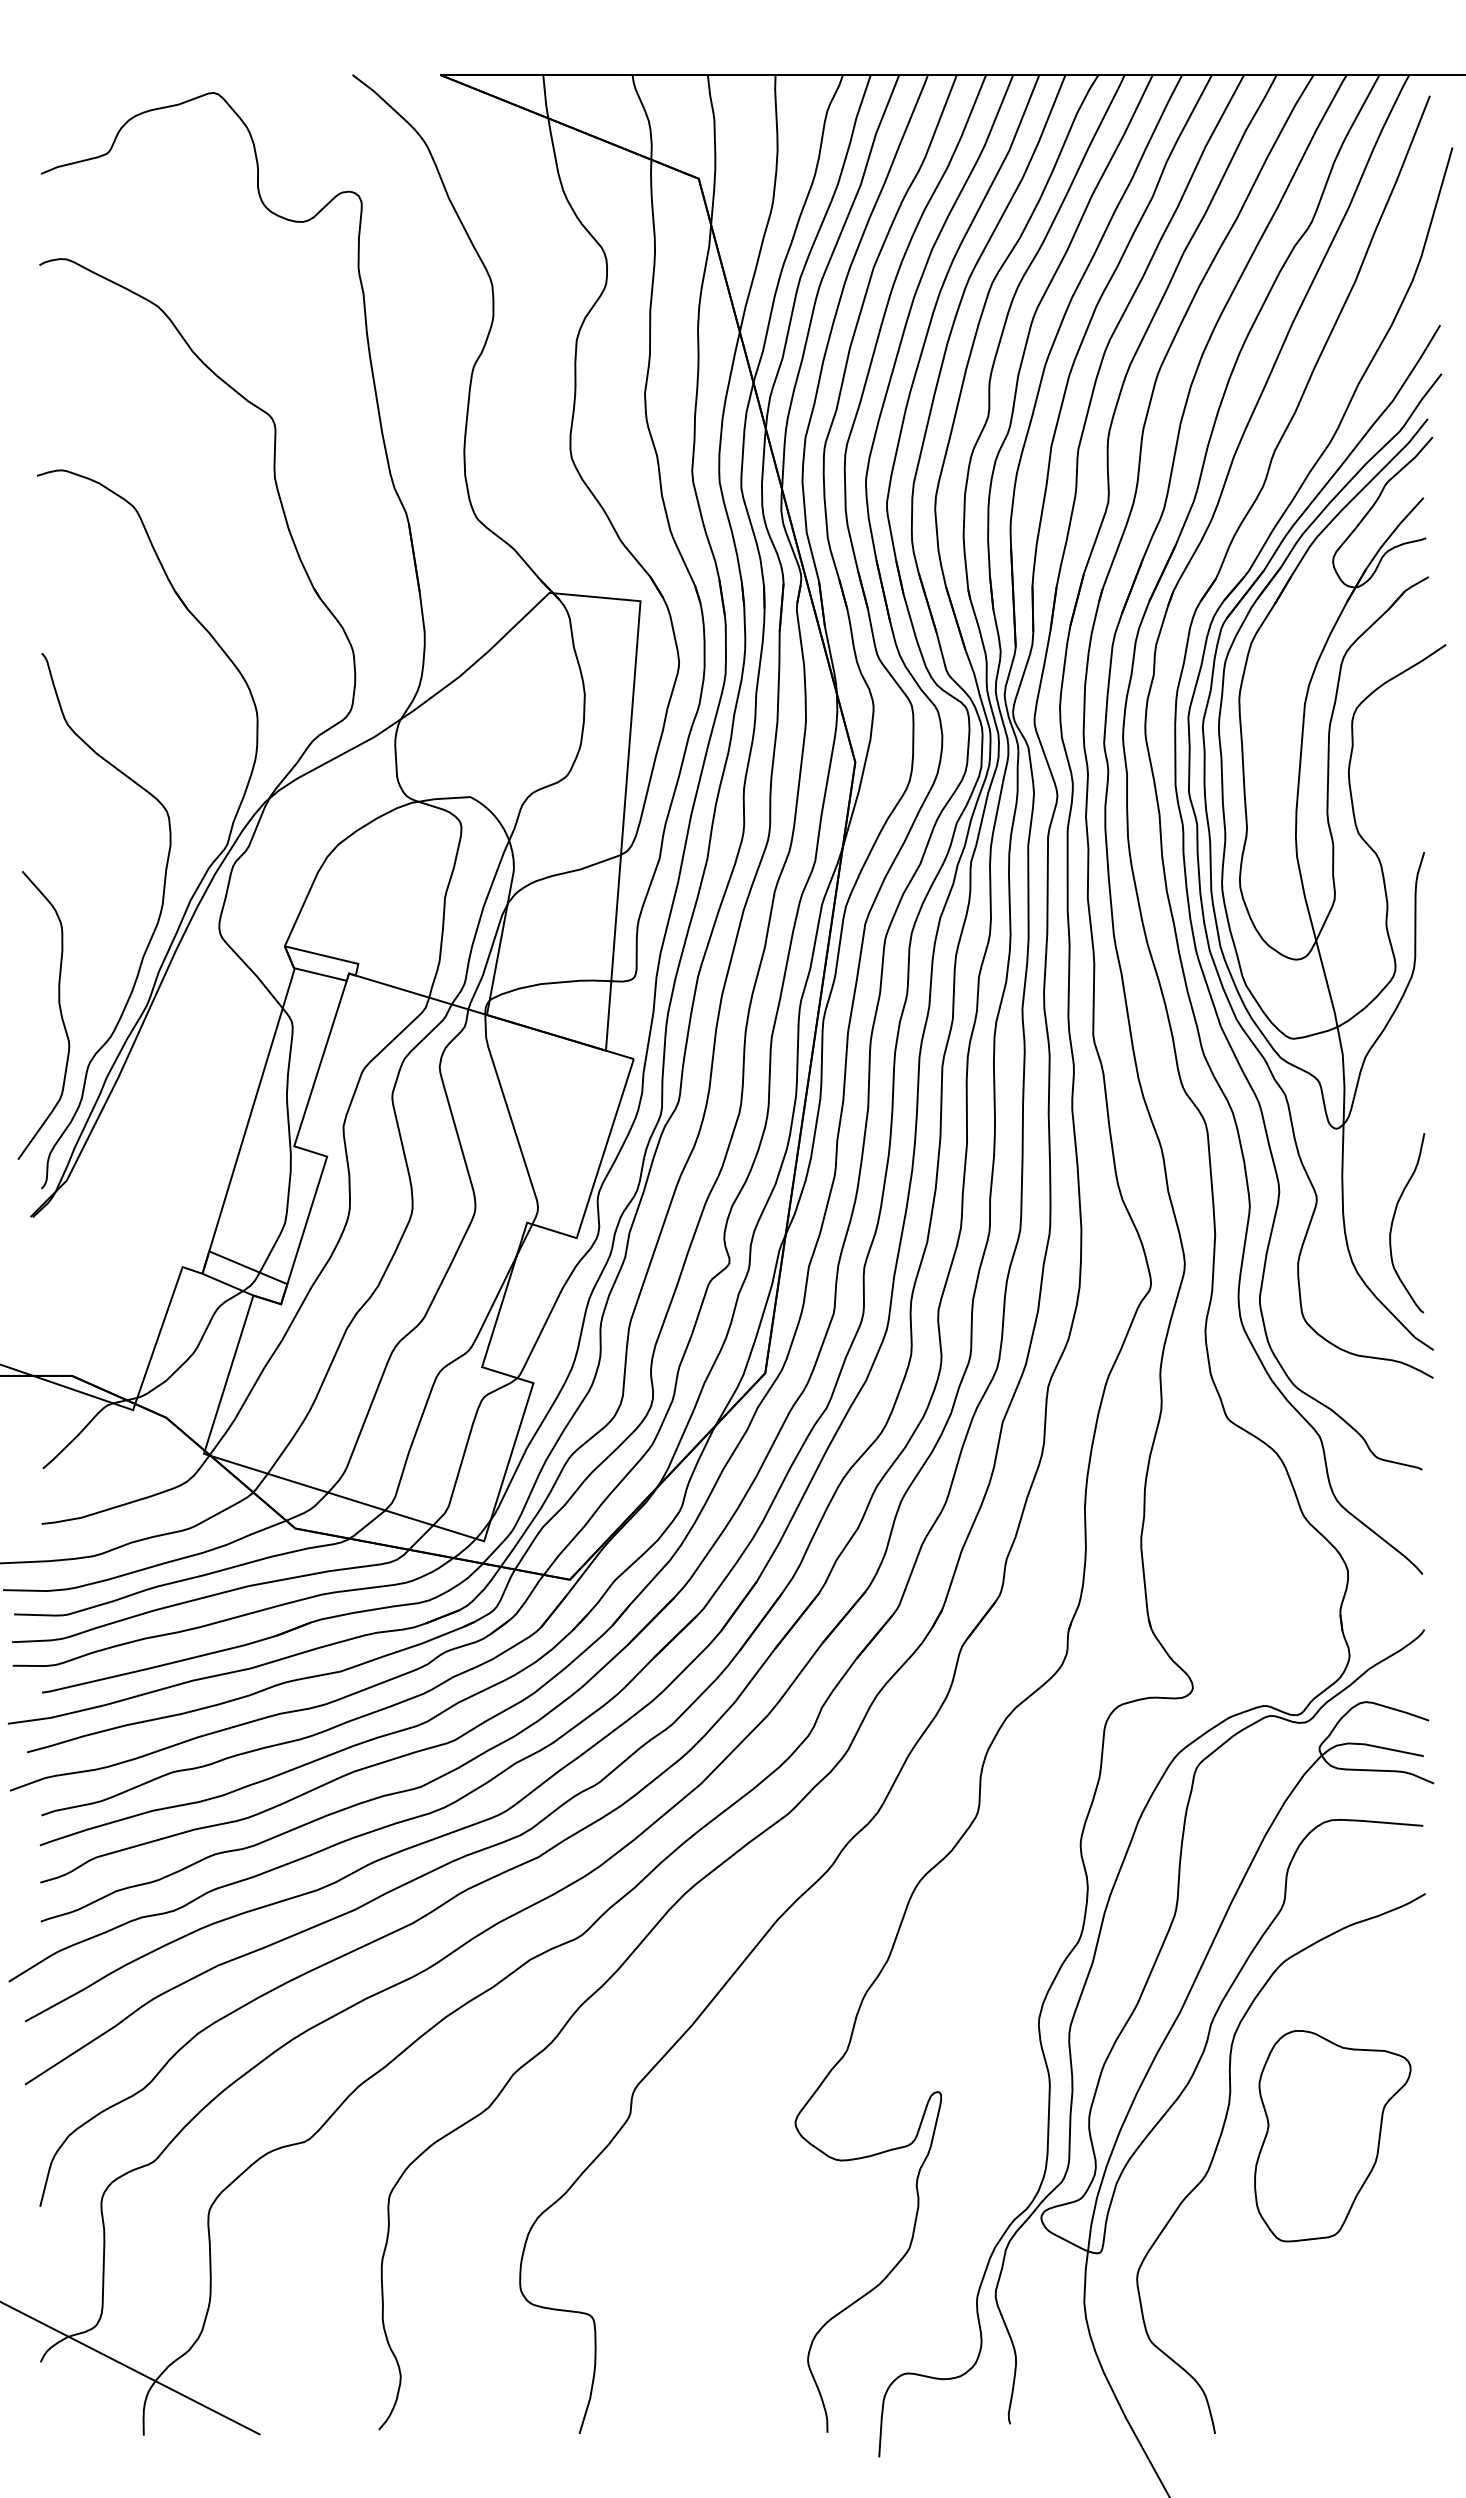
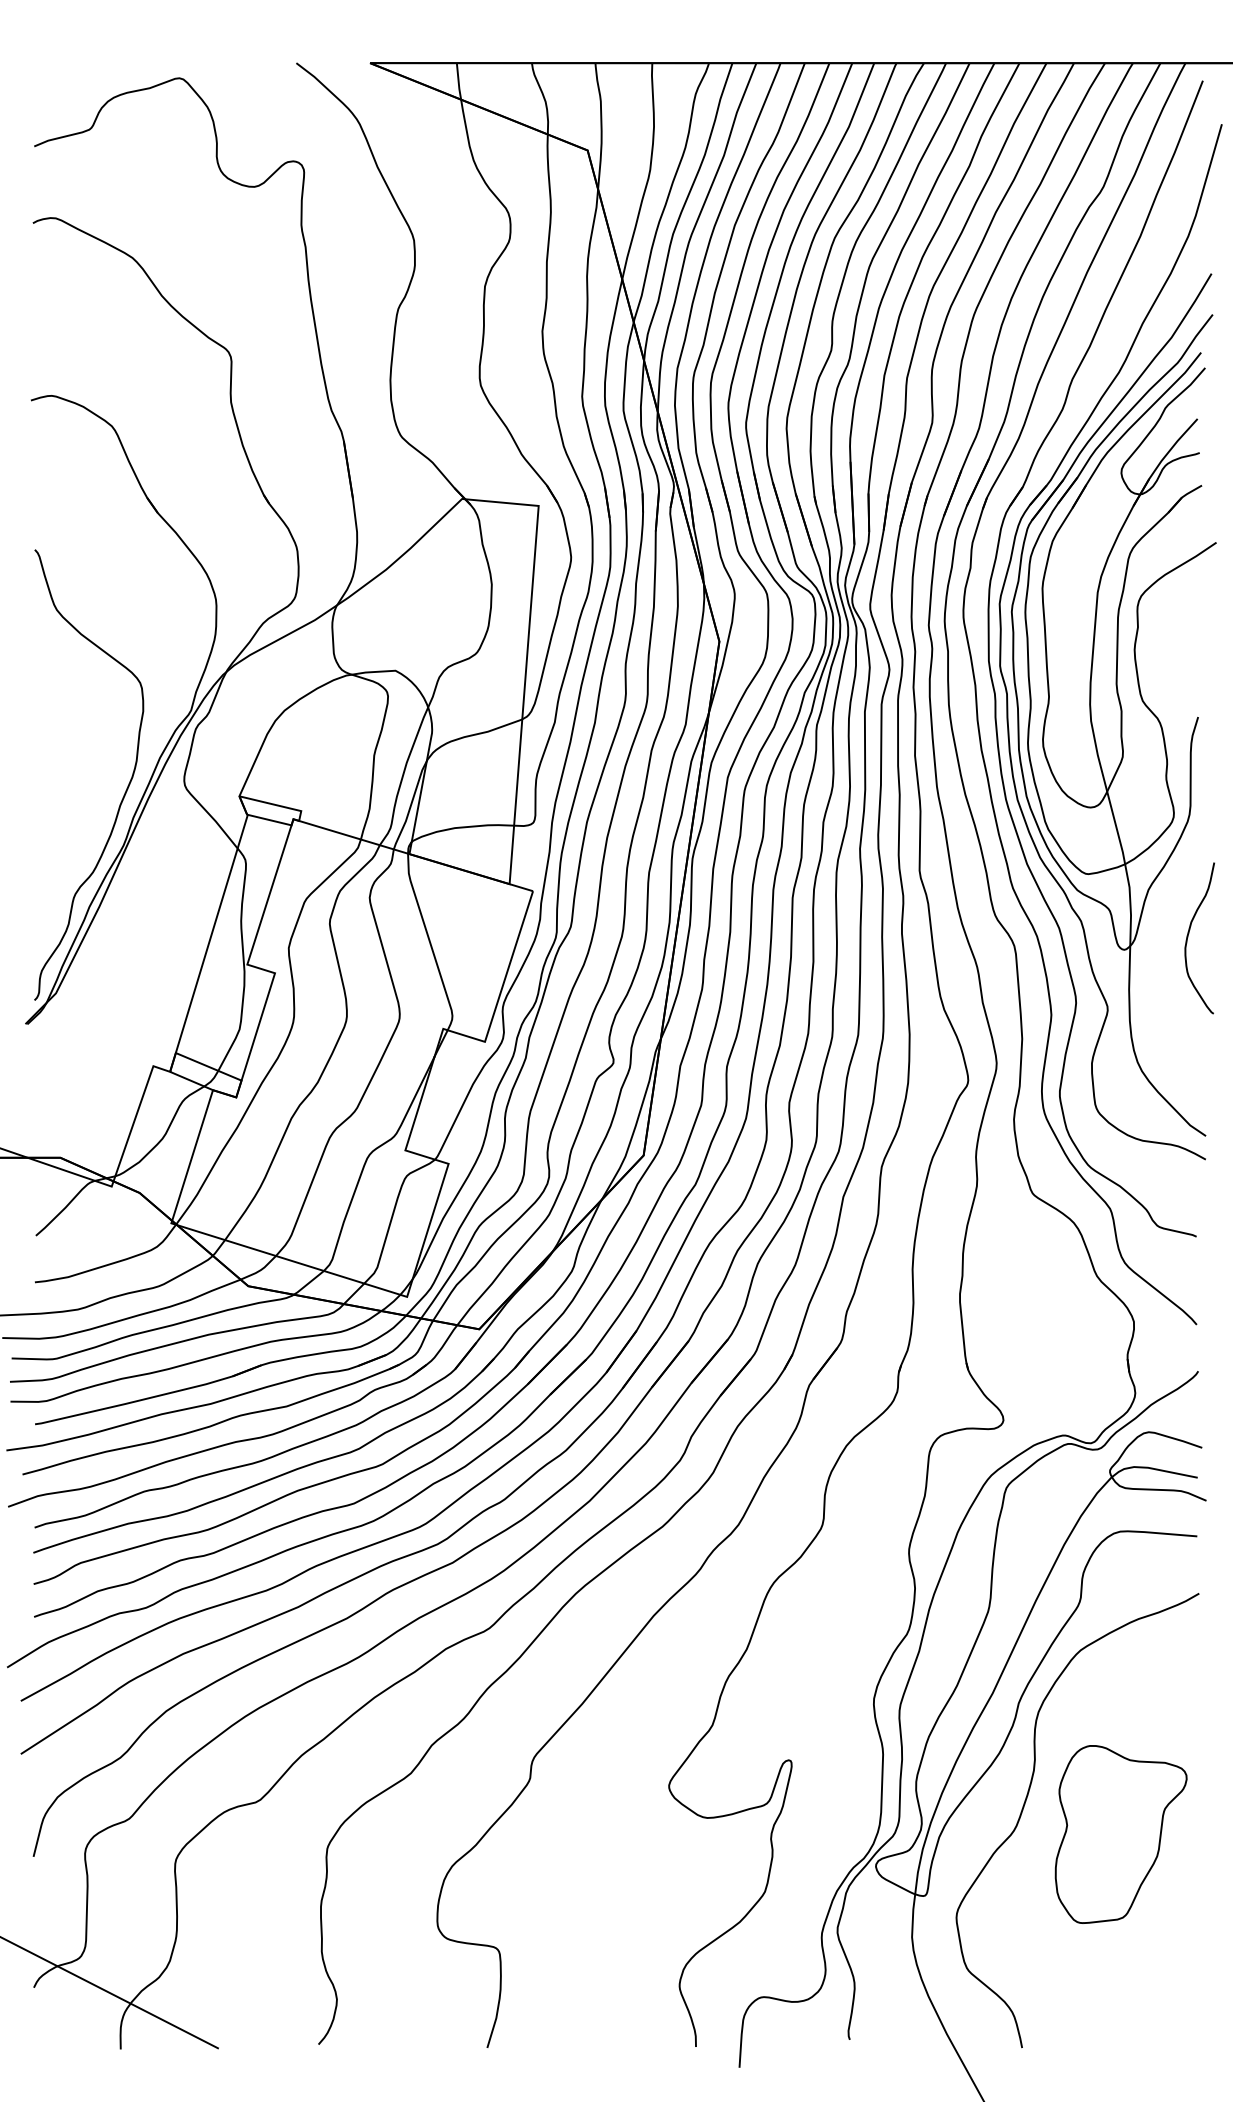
curve: (59, 1010) -> (49, 850), removed
curve: (1394, 1218) -> (1189, 934), moved
part: (1332, 2136) -> (1120, 1834), moved

